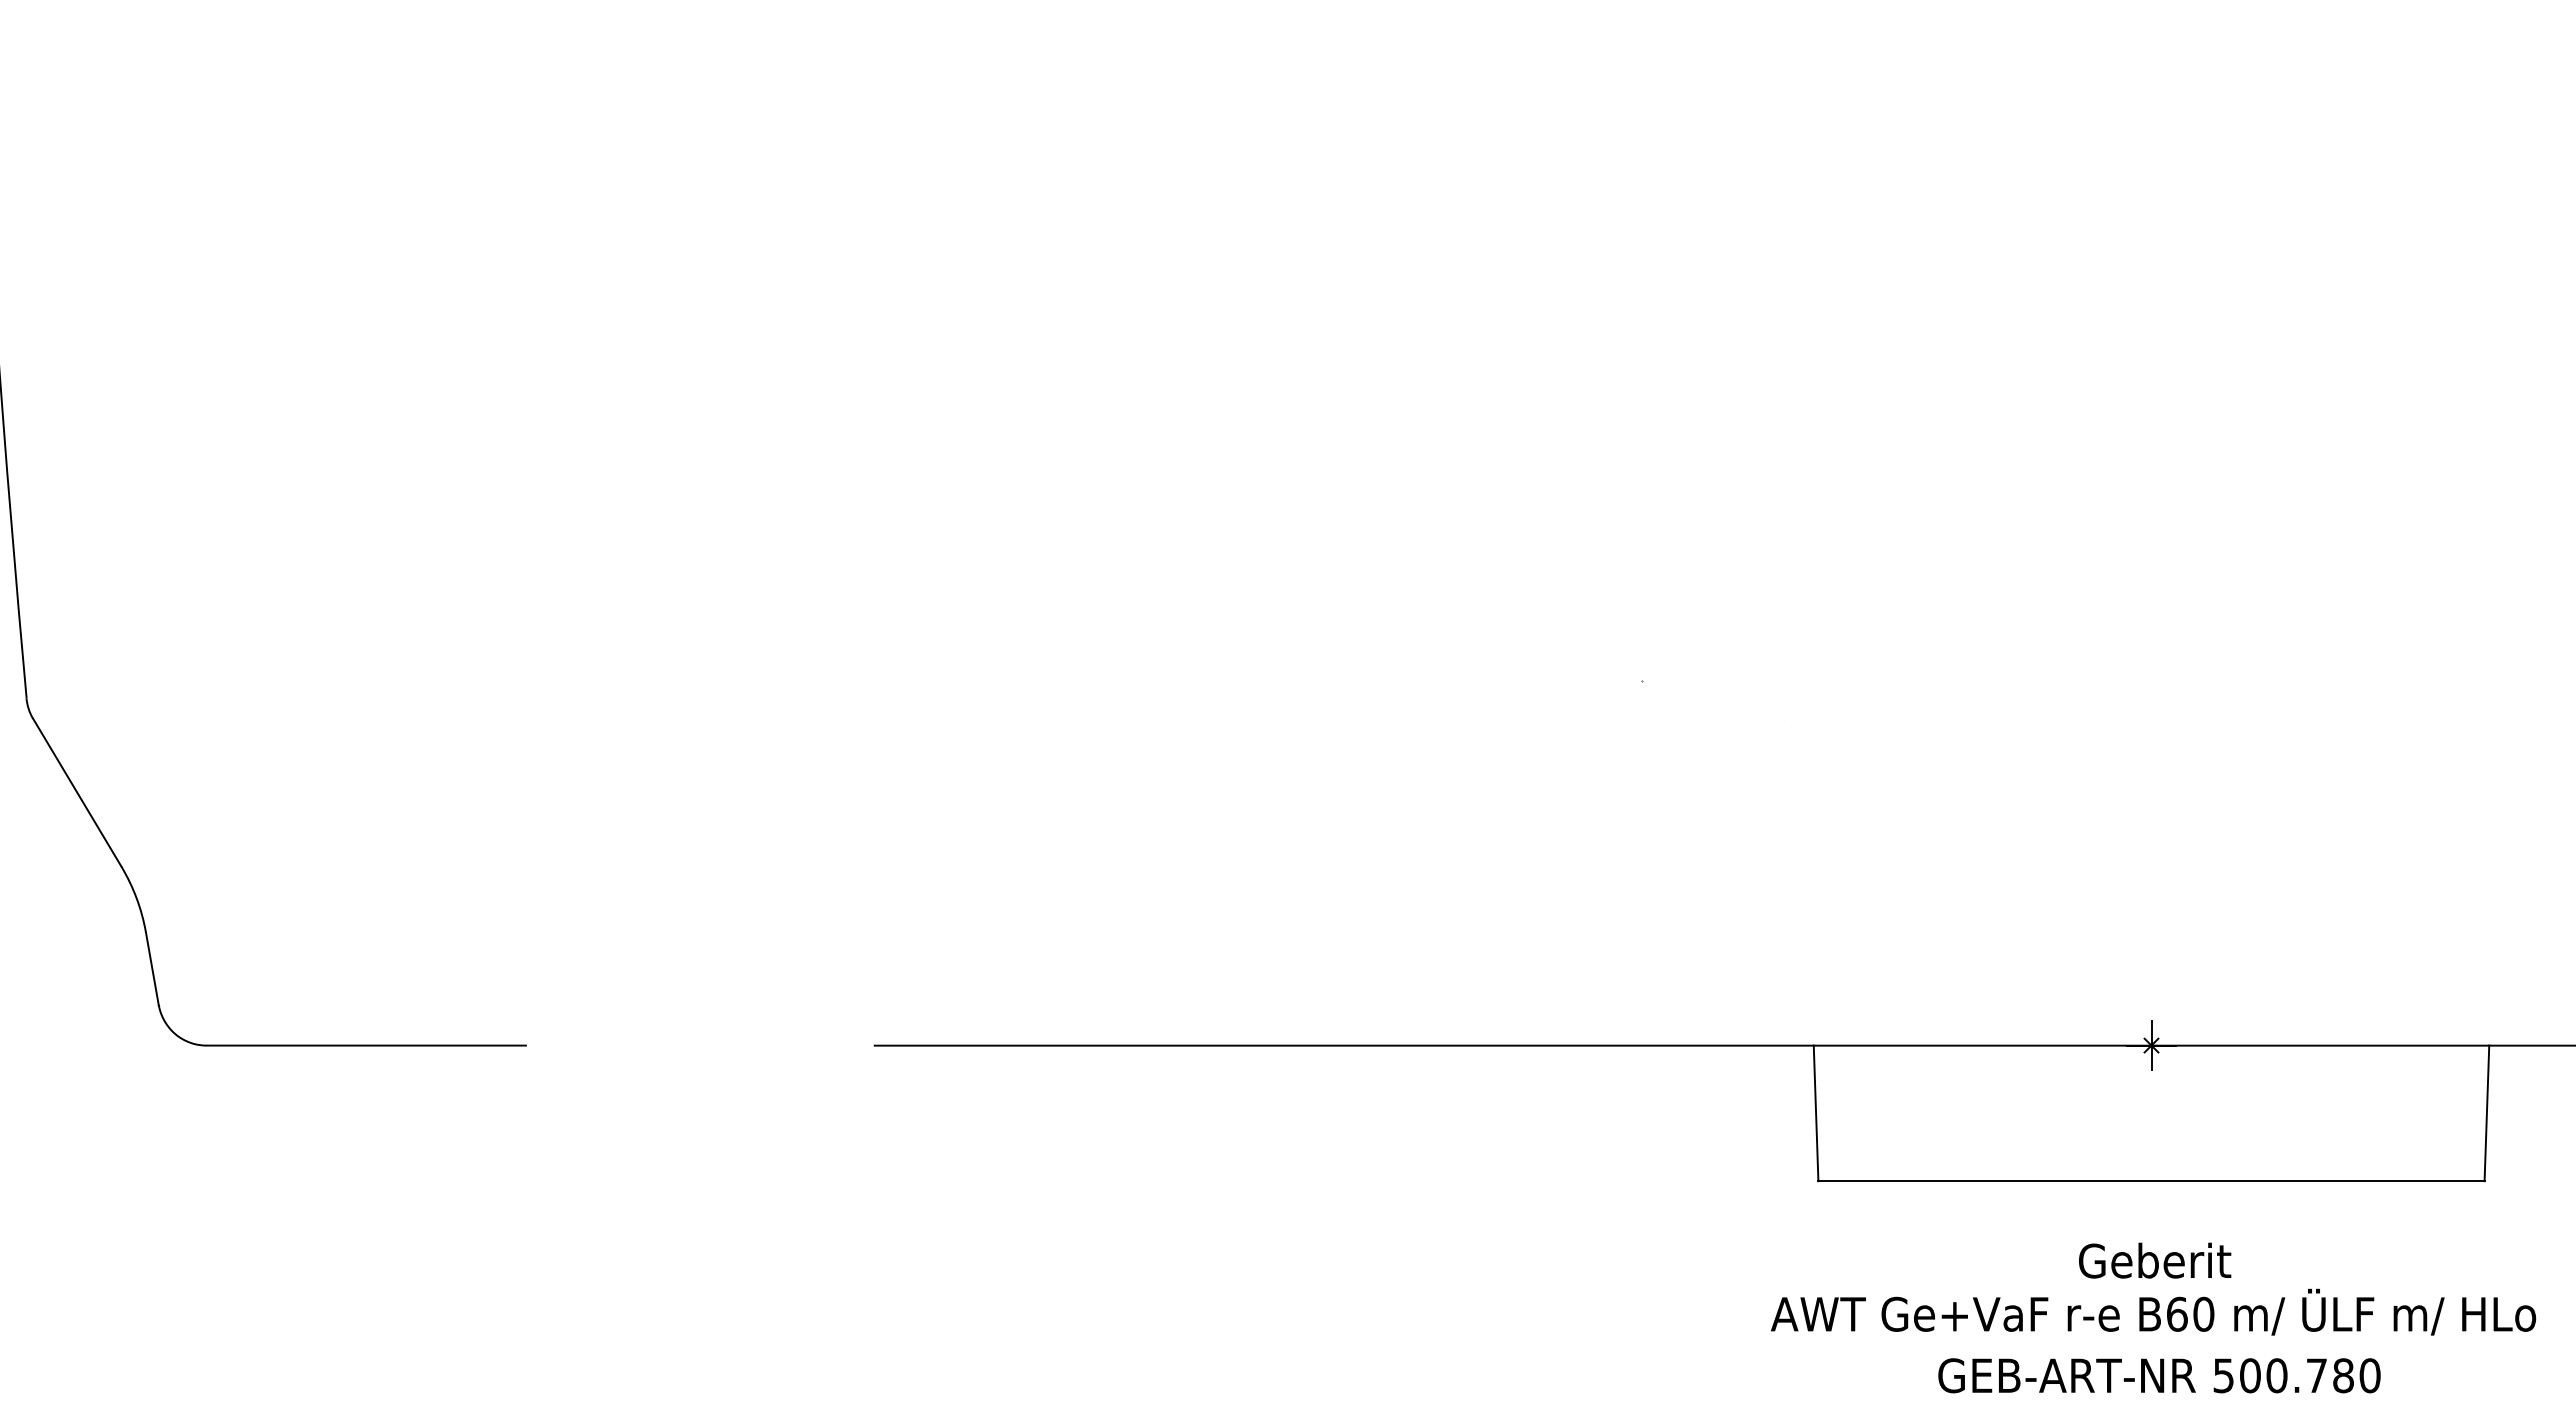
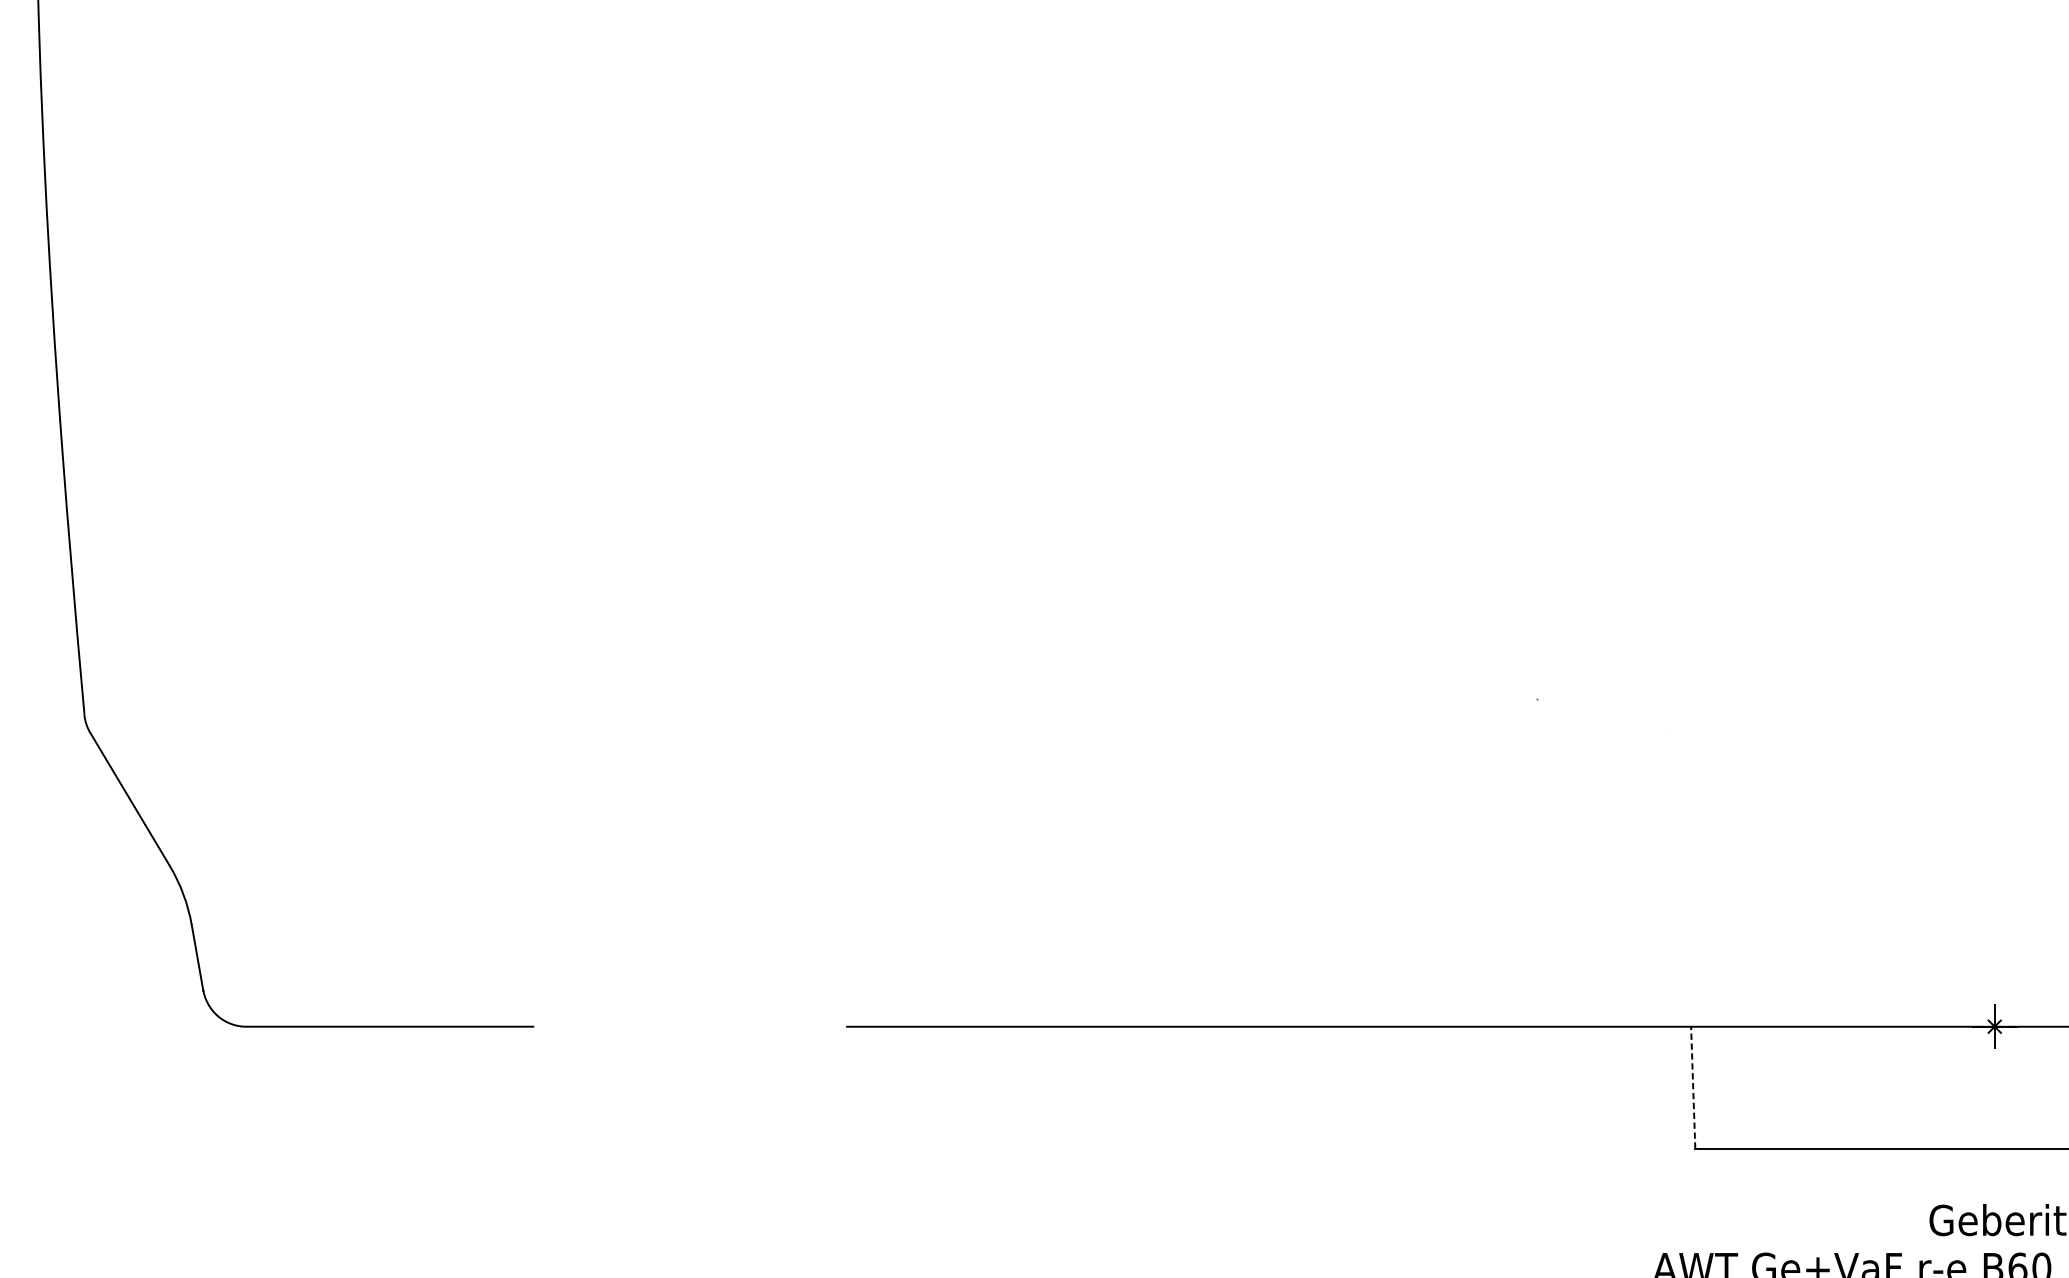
line: (1816, 1113) -> (1693, 1087), solid -> dashed

